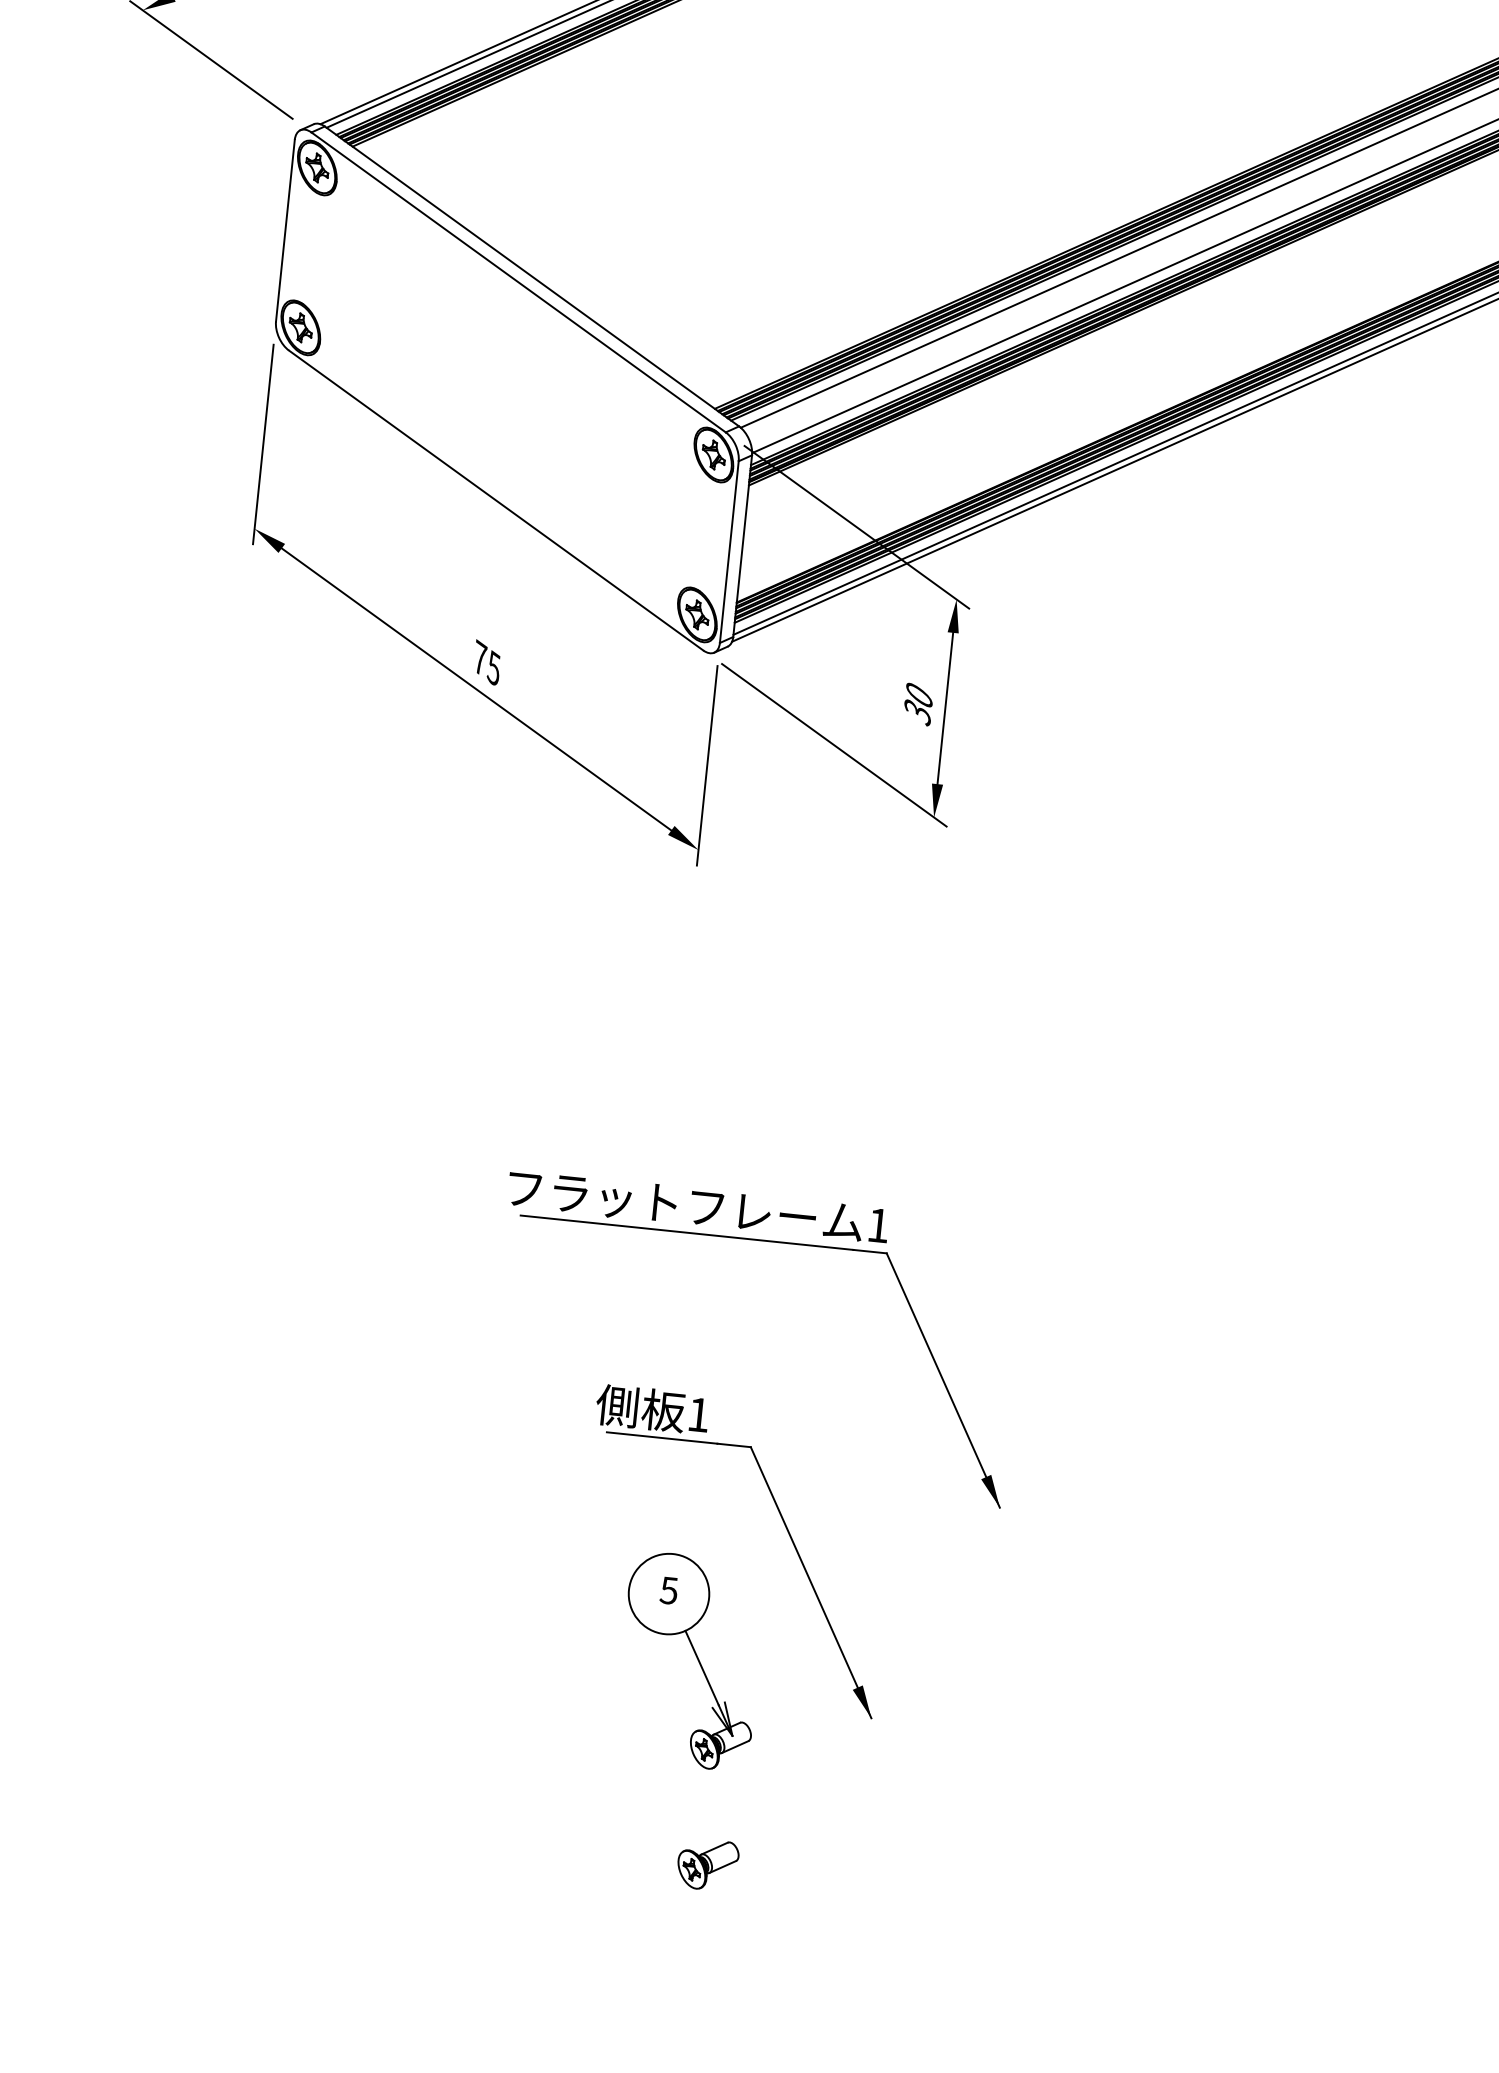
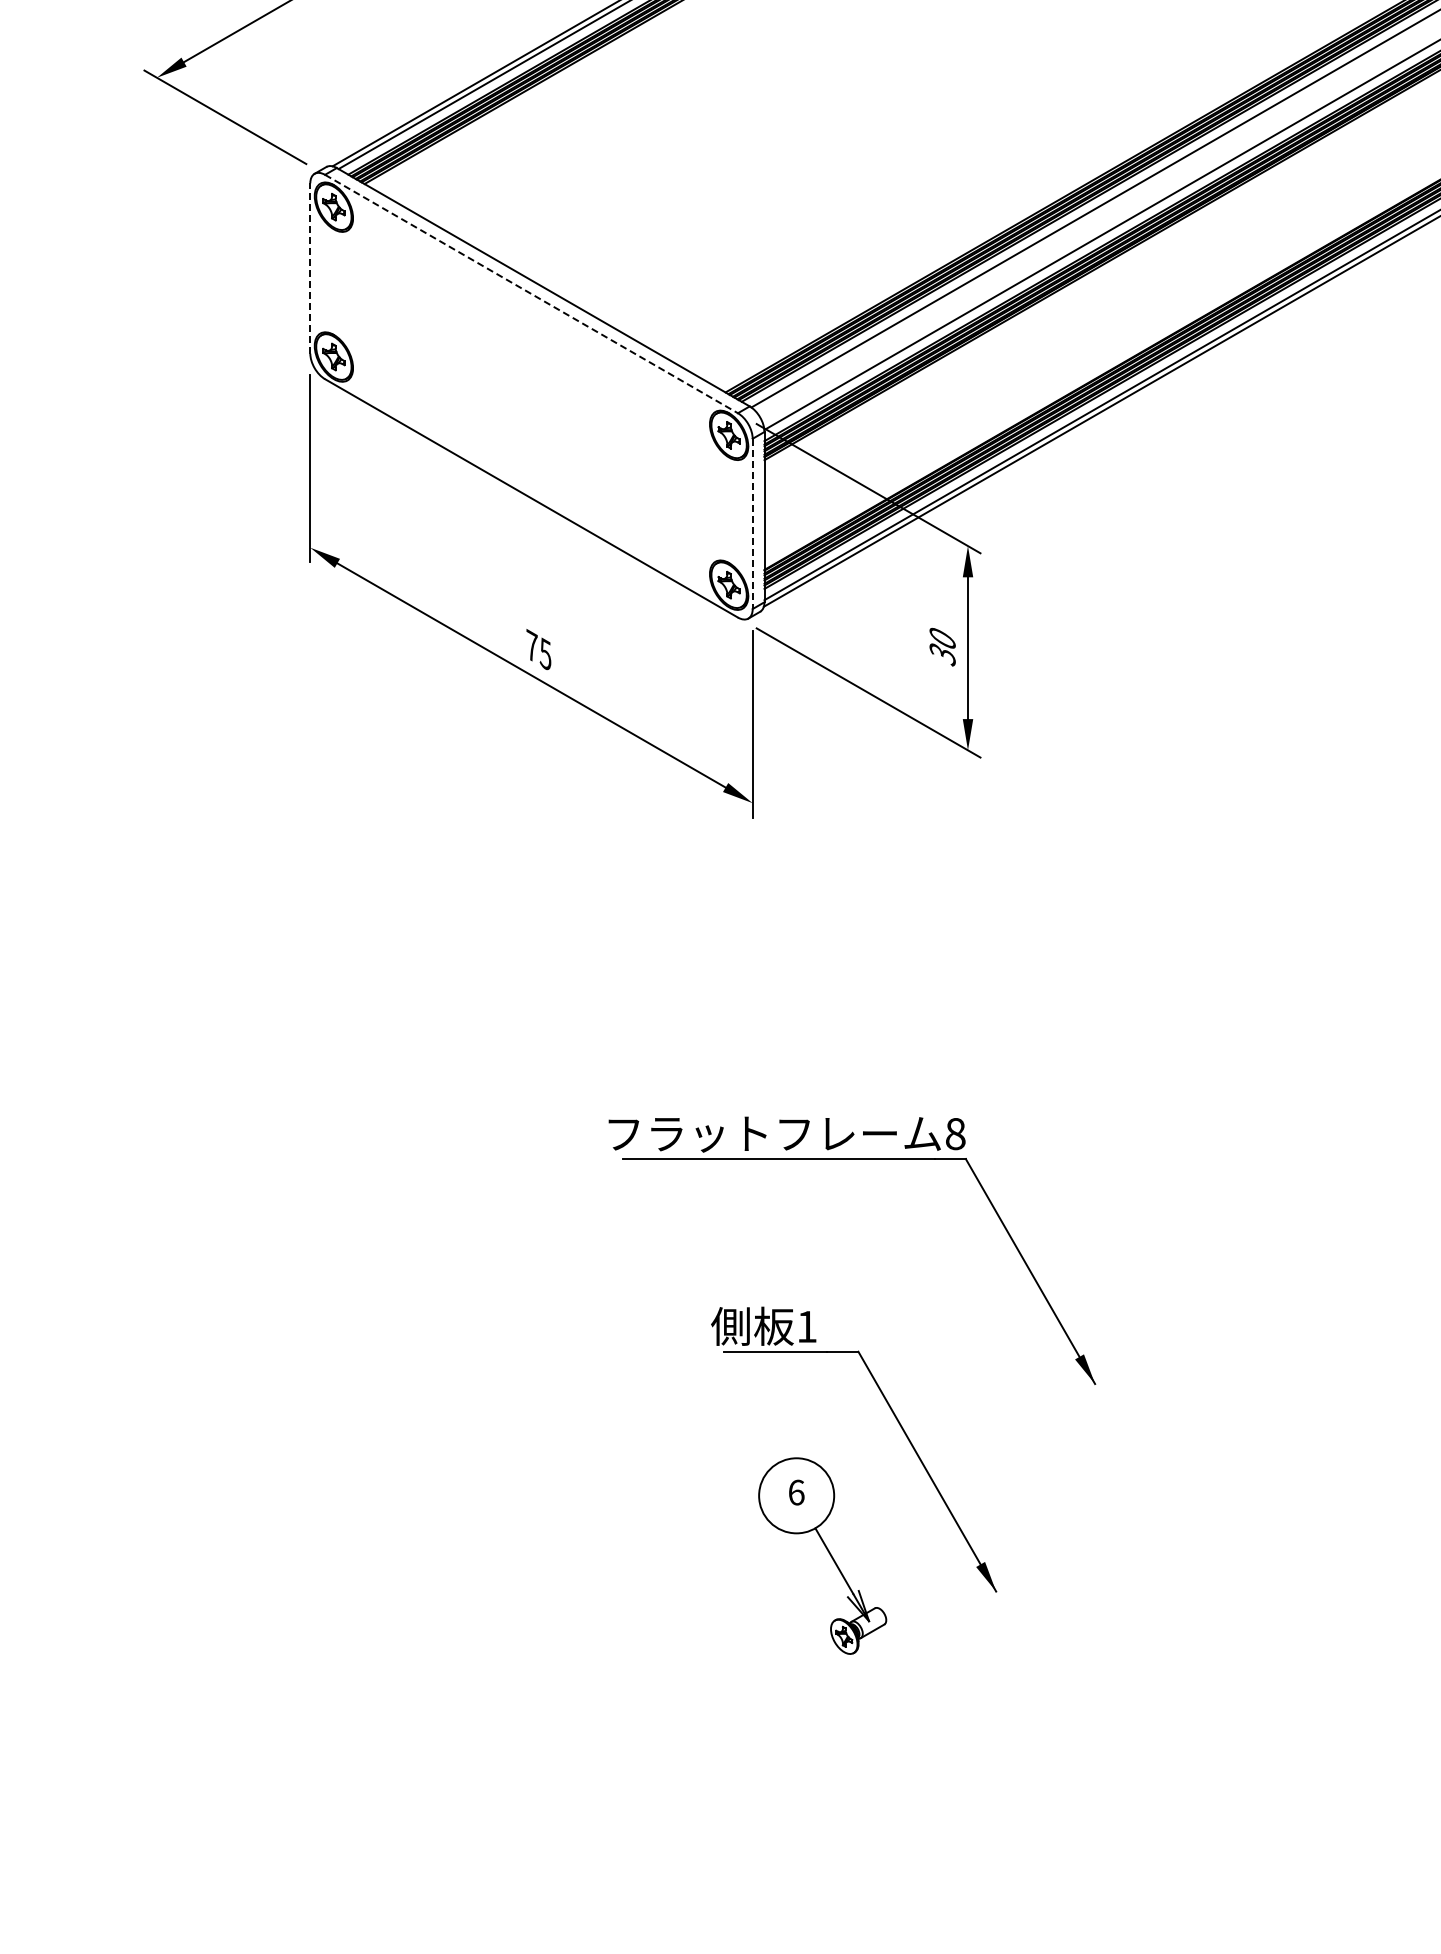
line: (285, 230) -> (310, 268), solid -> dashed
line: (518, 282) -> (531, 294), solid -> dashed
line: (729, 552) -> (752, 524), solid -> dashed
text: (878, 1226) -> (955, 1134), 1 -> 8
text: (669, 1590) -> (796, 1492), 5 -> 6
part: (707, 1865) -> (858, 1743), removed

